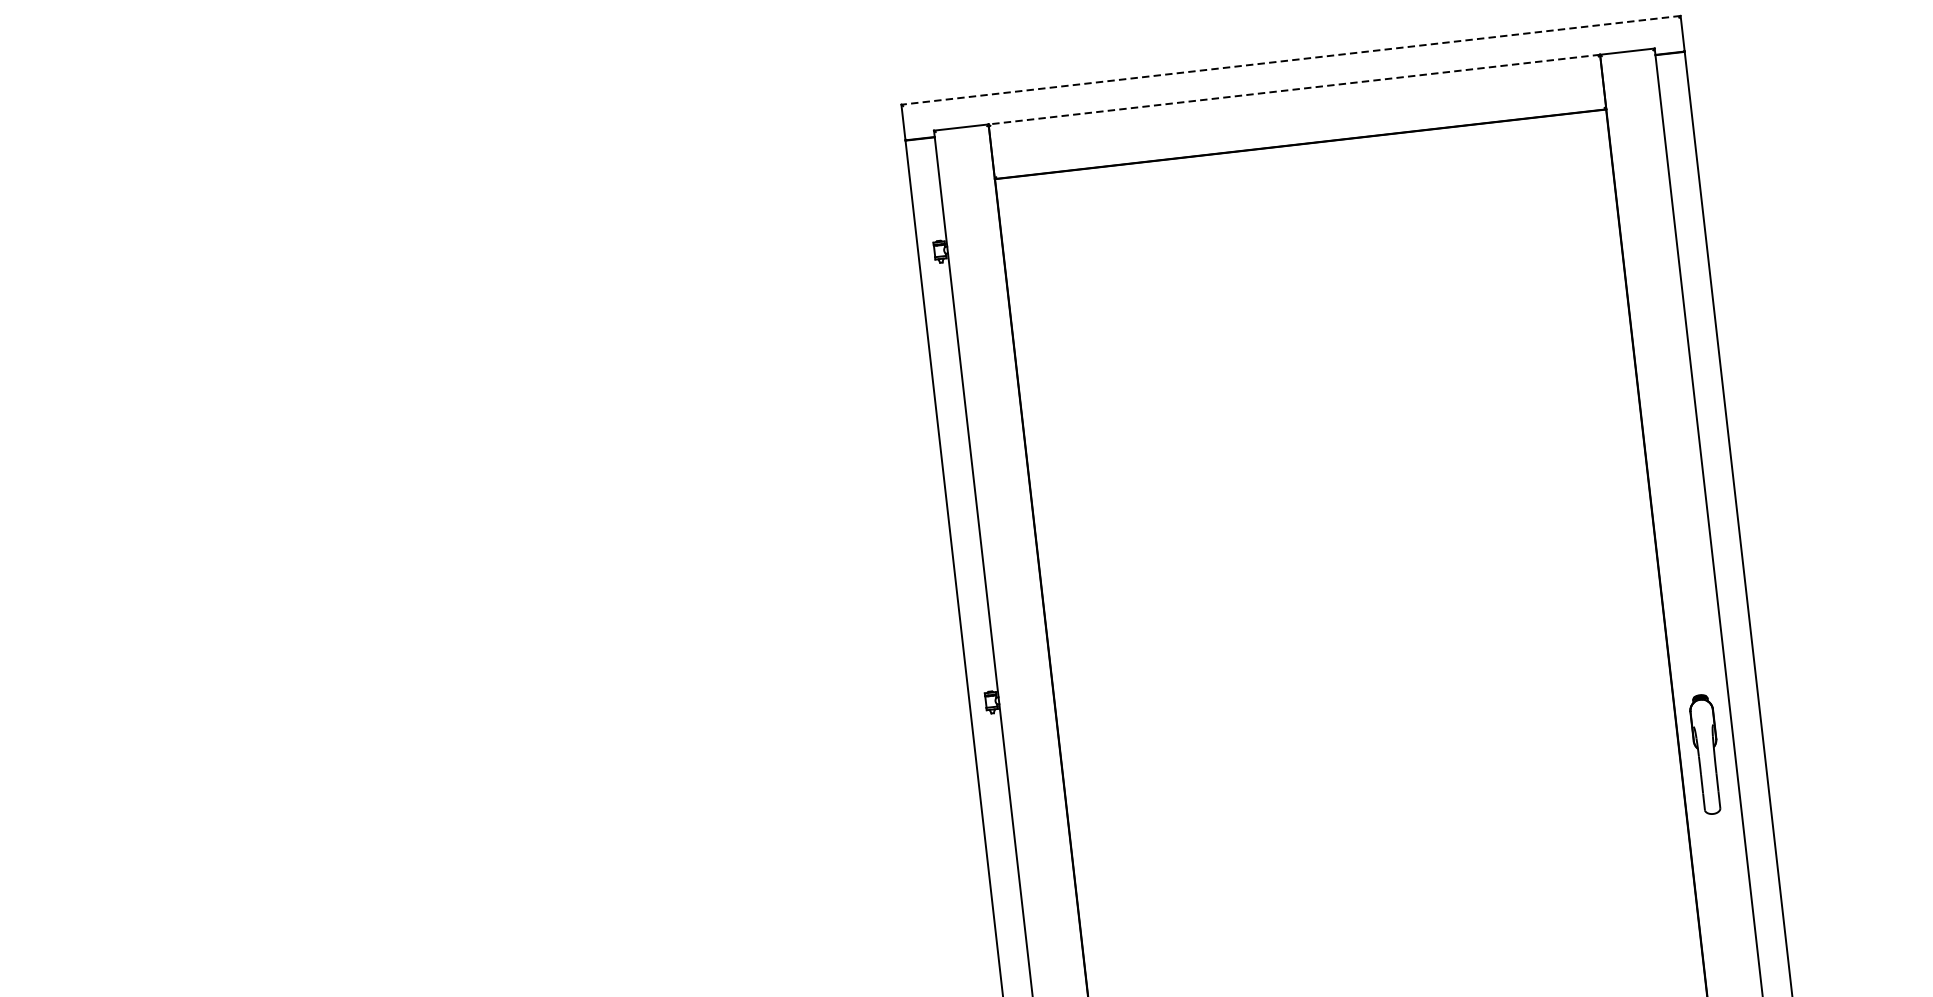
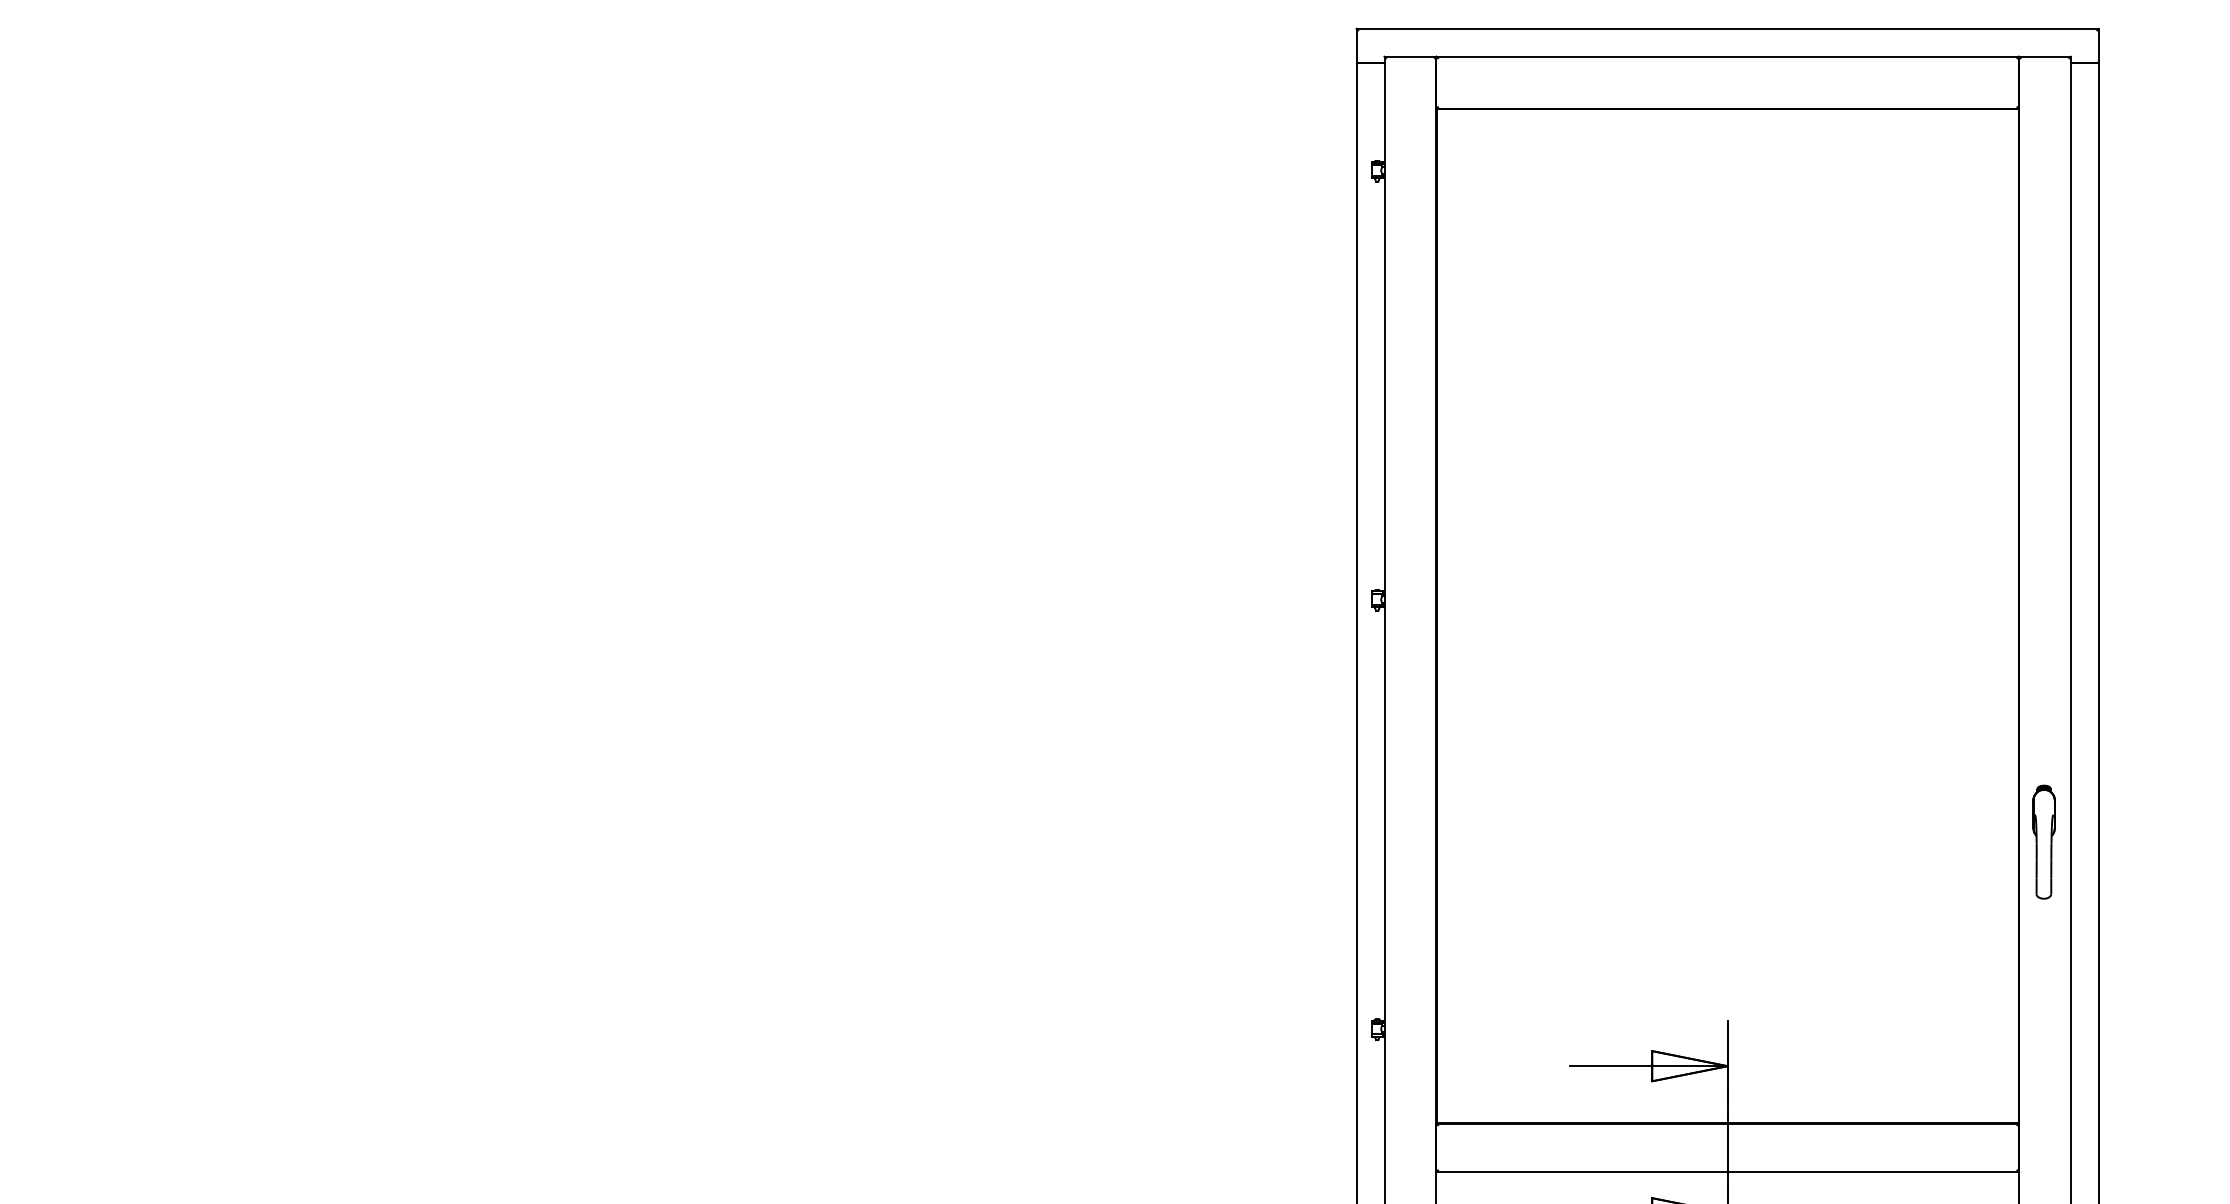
line: (1290, 59) -> (1727, 28), dashed -> solid
line: (1294, 89) -> (1727, 56), dashed -> solid
part: (1705, 753) -> (2043, 841), moved

